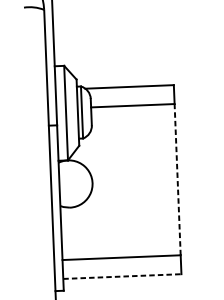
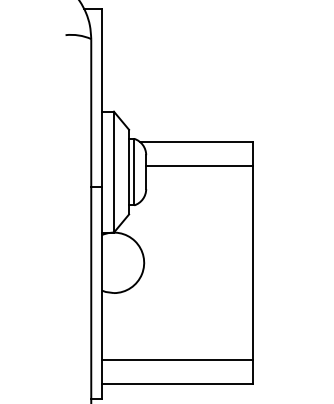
line: (177, 179) -> (253, 262), dashed -> solid
line: (122, 276) -> (177, 383), dashed -> solid

